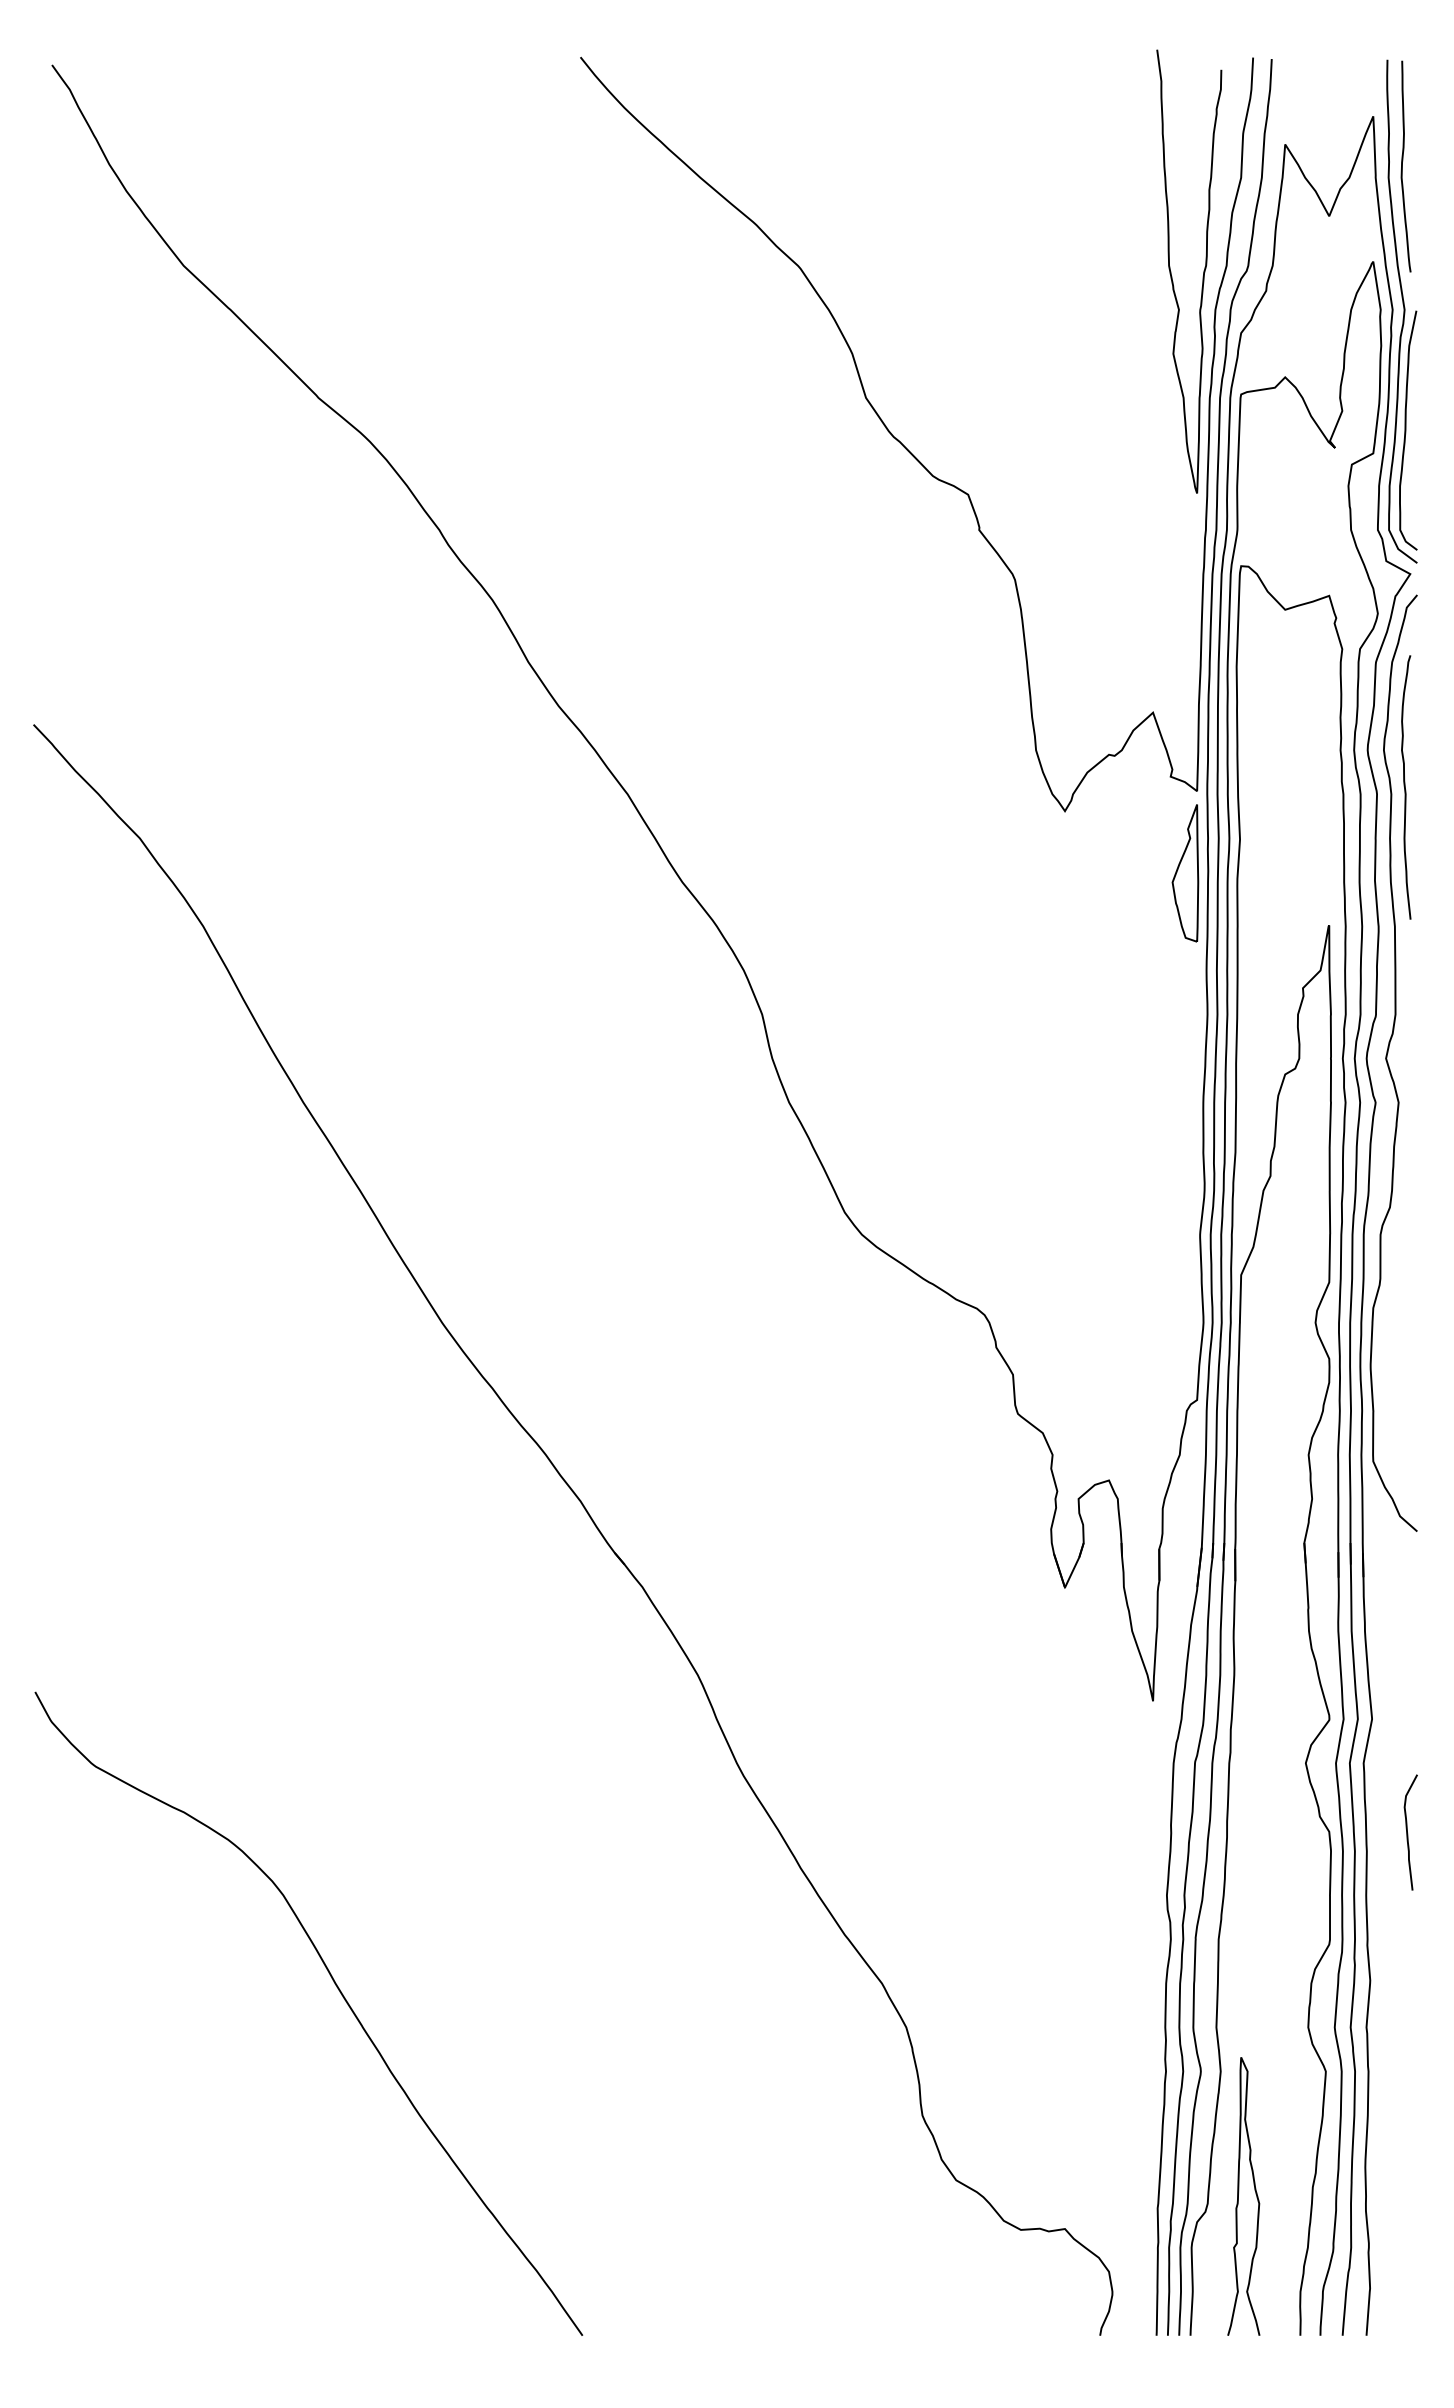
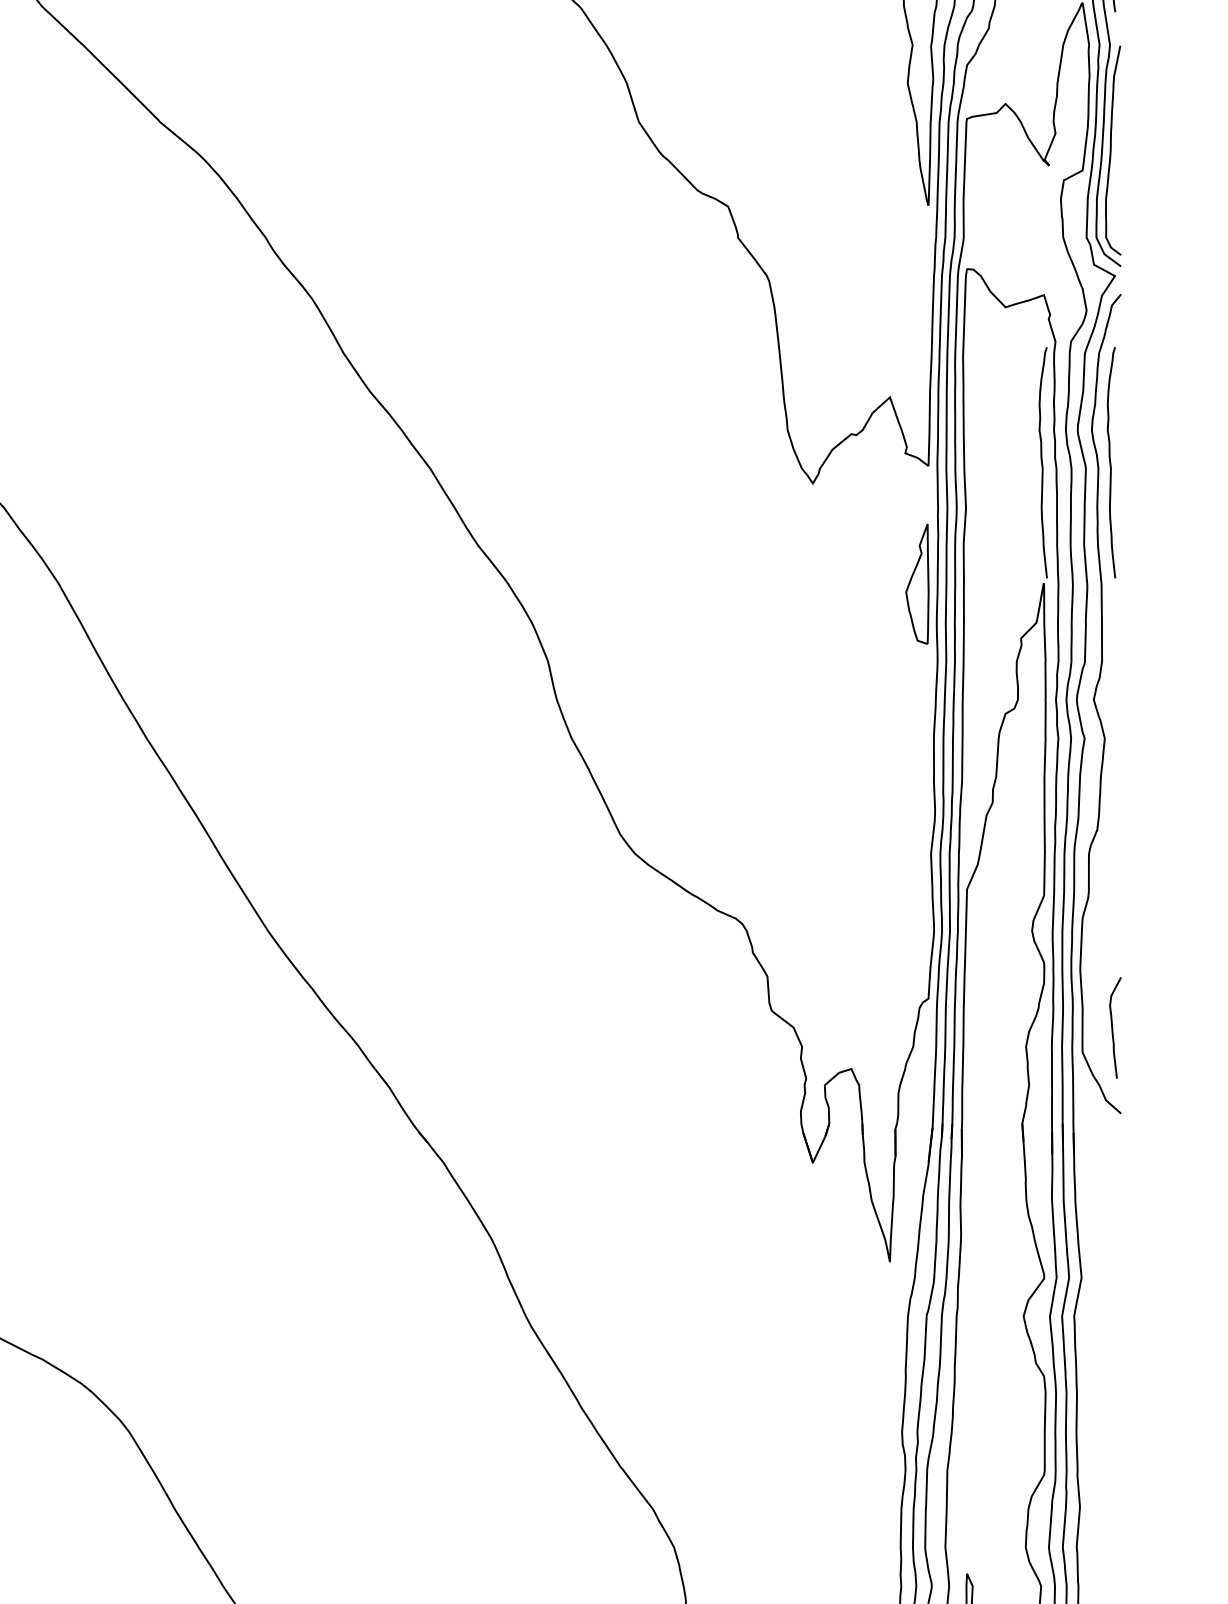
curve: (1327, 787) -> (1042, 462), added
part: (1185, 873) -> (917, 584), moved
curve: (1408, 1833) -> (1113, 1028), moved

